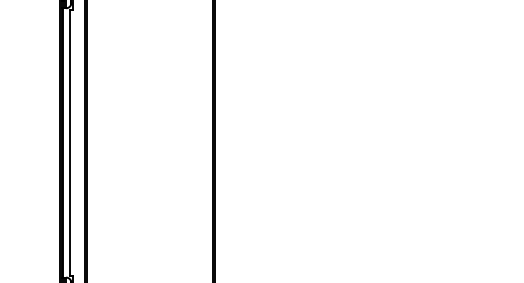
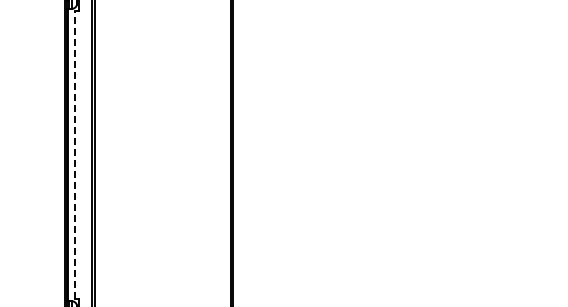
line: (69, 143) -> (75, 155), solid -> dashed

